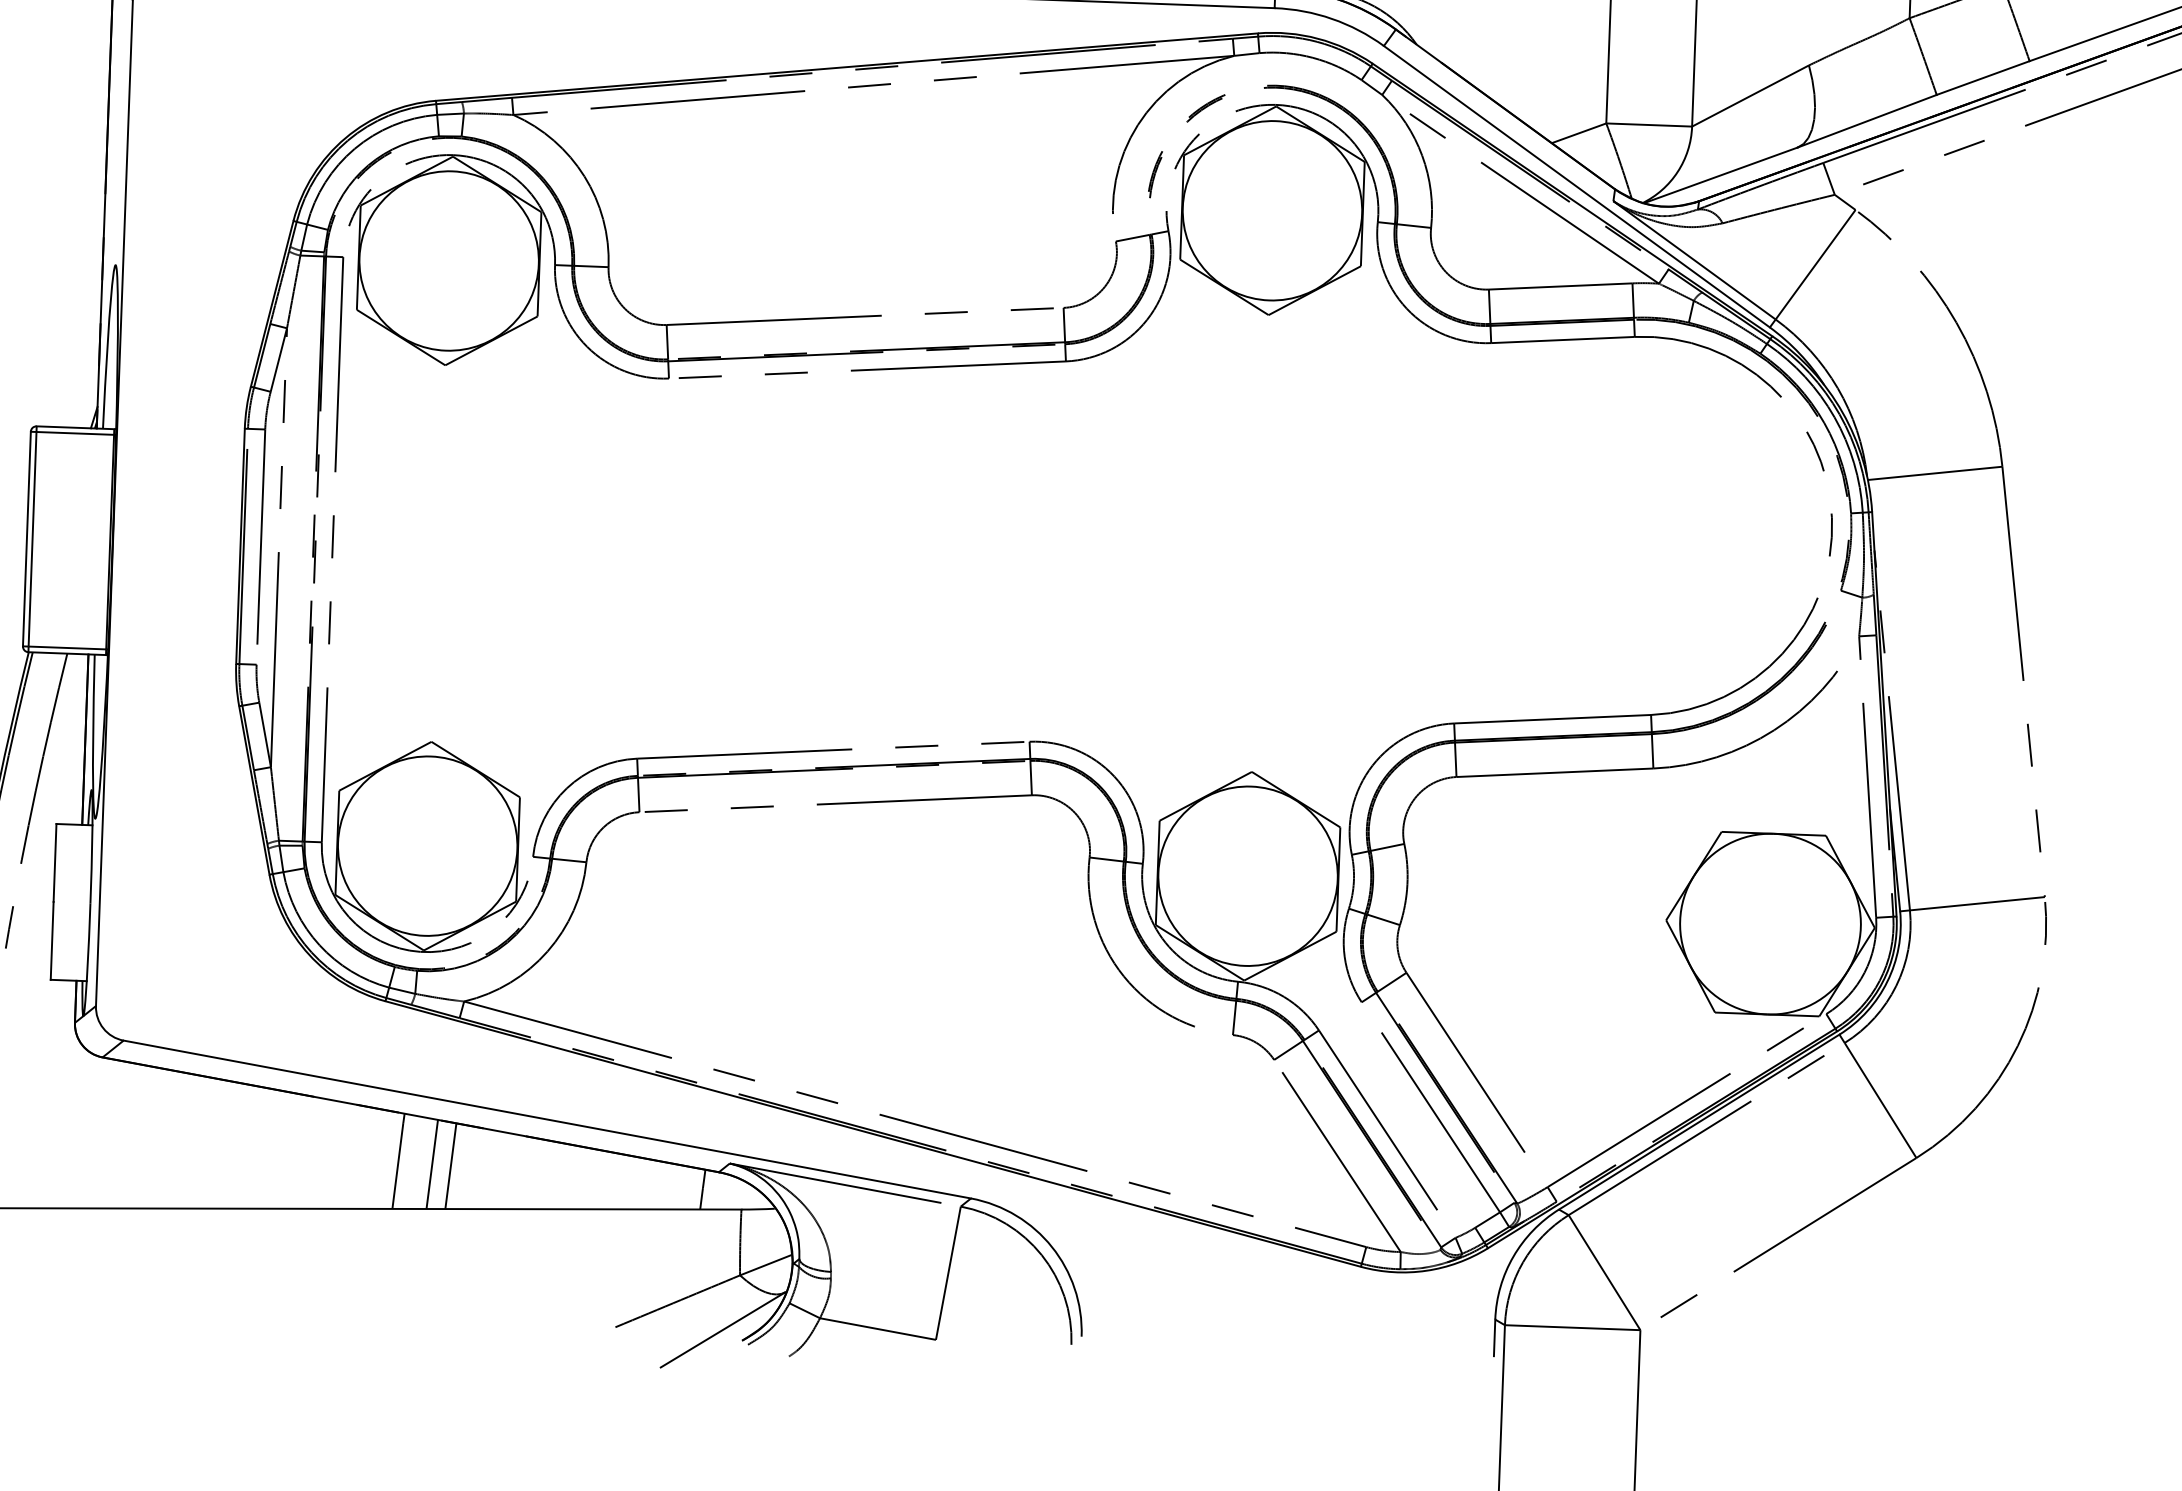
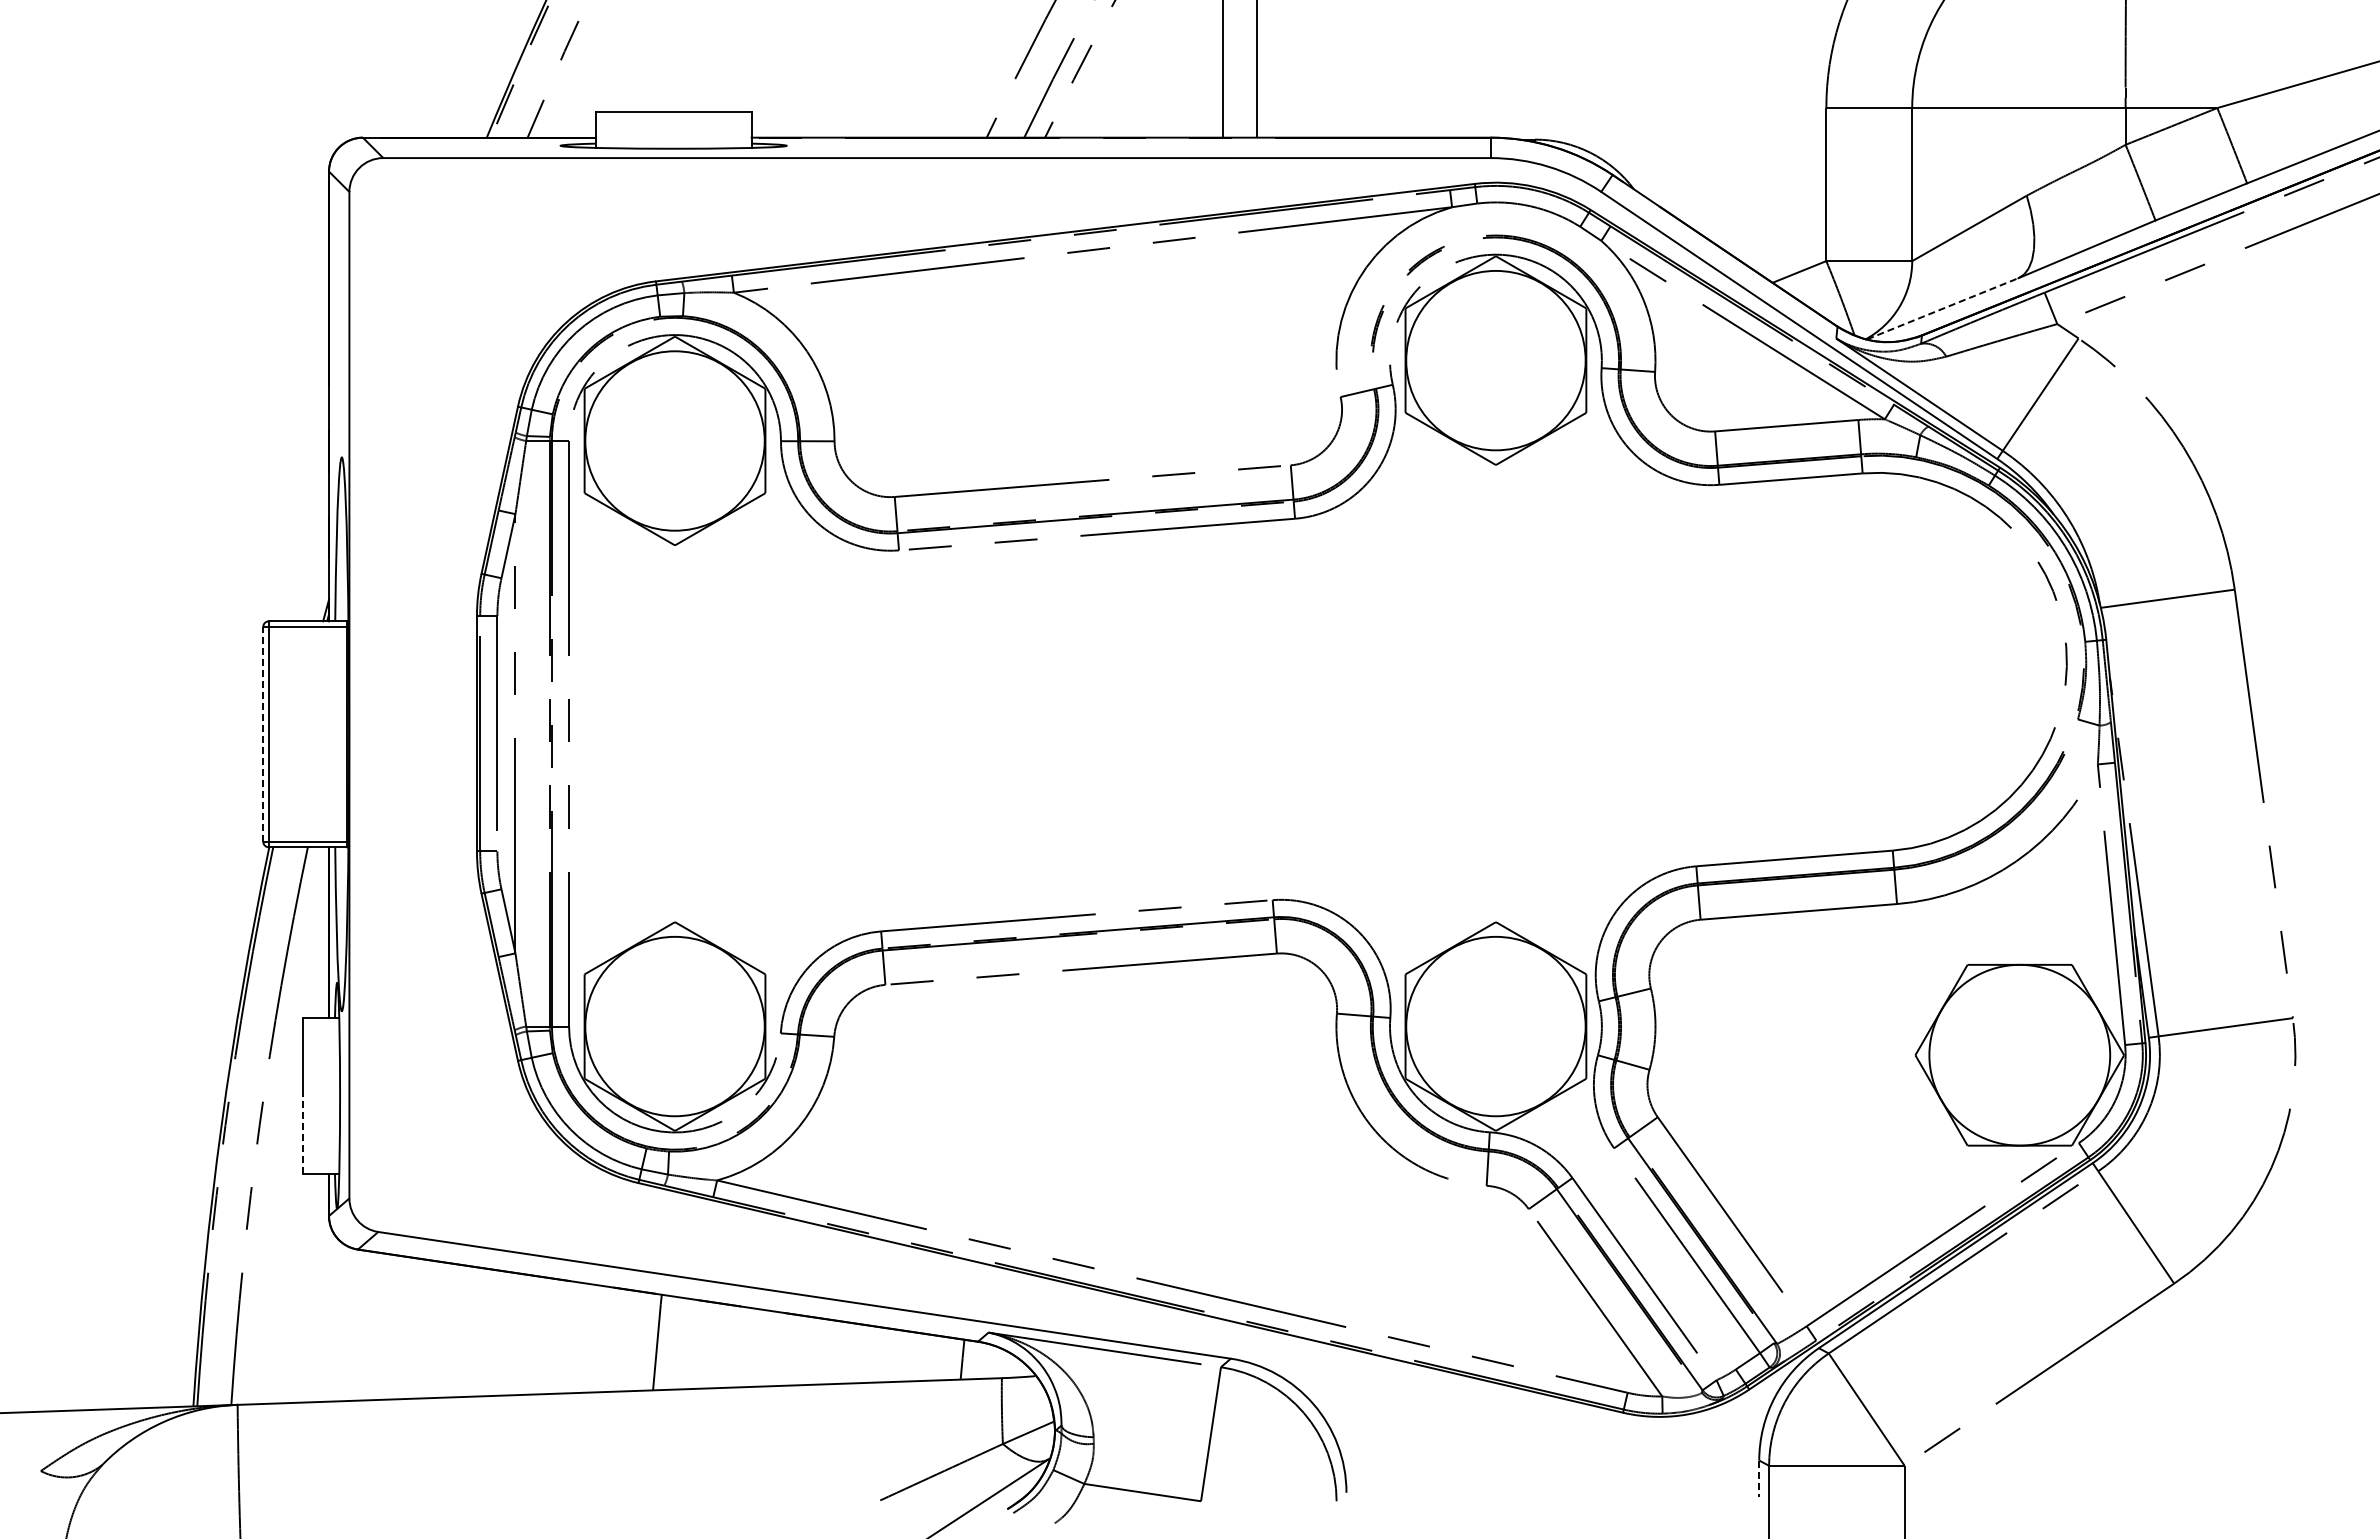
line: (1720, 175) -> (1942, 308), solid -> dashed
line: (27, 538) -> (263, 733), solid -> dashed
line: (52, 940) -> (303, 1134), solid -> dashed
line: (432, 1164) -> (691, 1344), removed
line: (450, 1166) -> (709, 1345), removed
line: (1494, 1338) -> (1759, 1479), solid -> dashed

